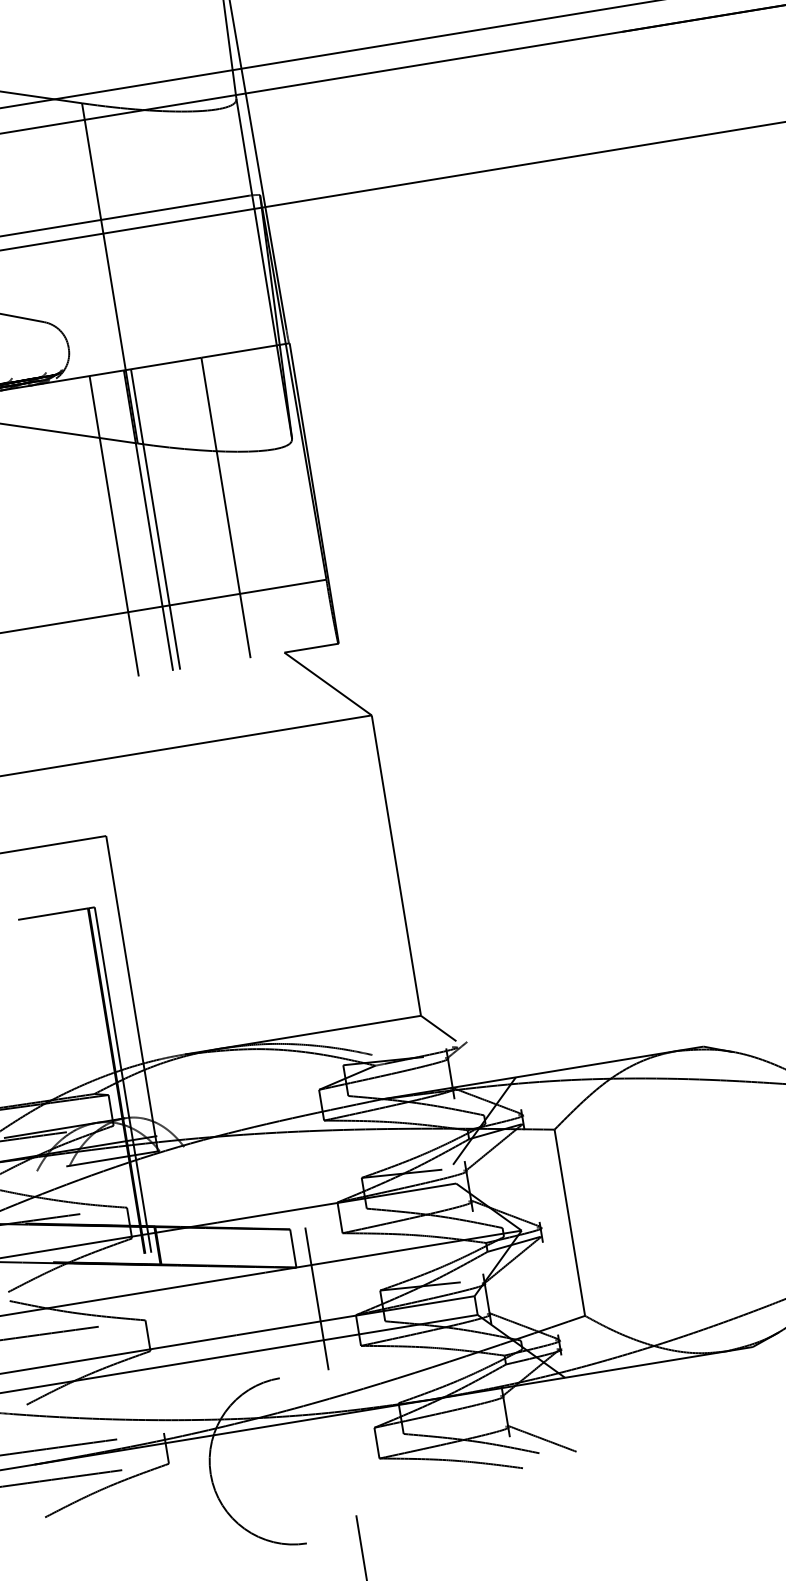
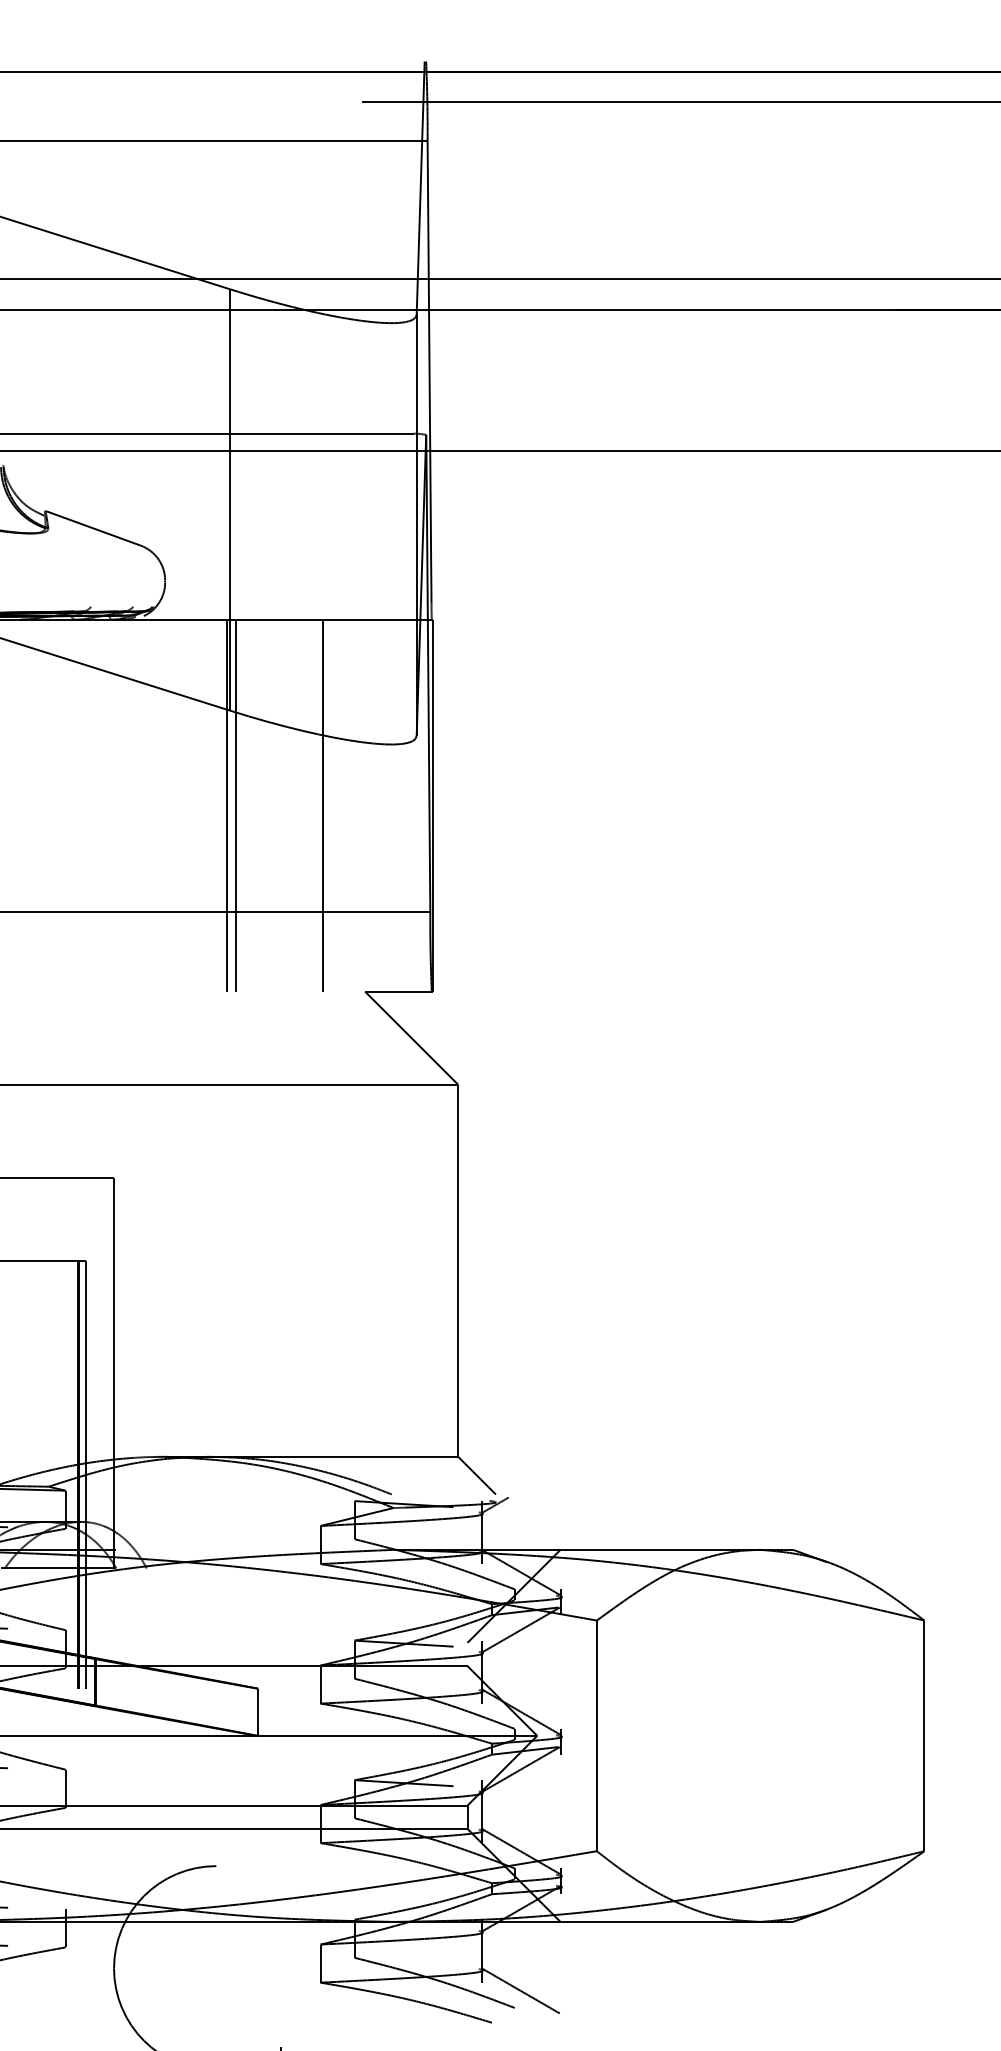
line: (113, 526) -> (184, 805), removed
line: (316, 1298) -> (276, 1777), removed

